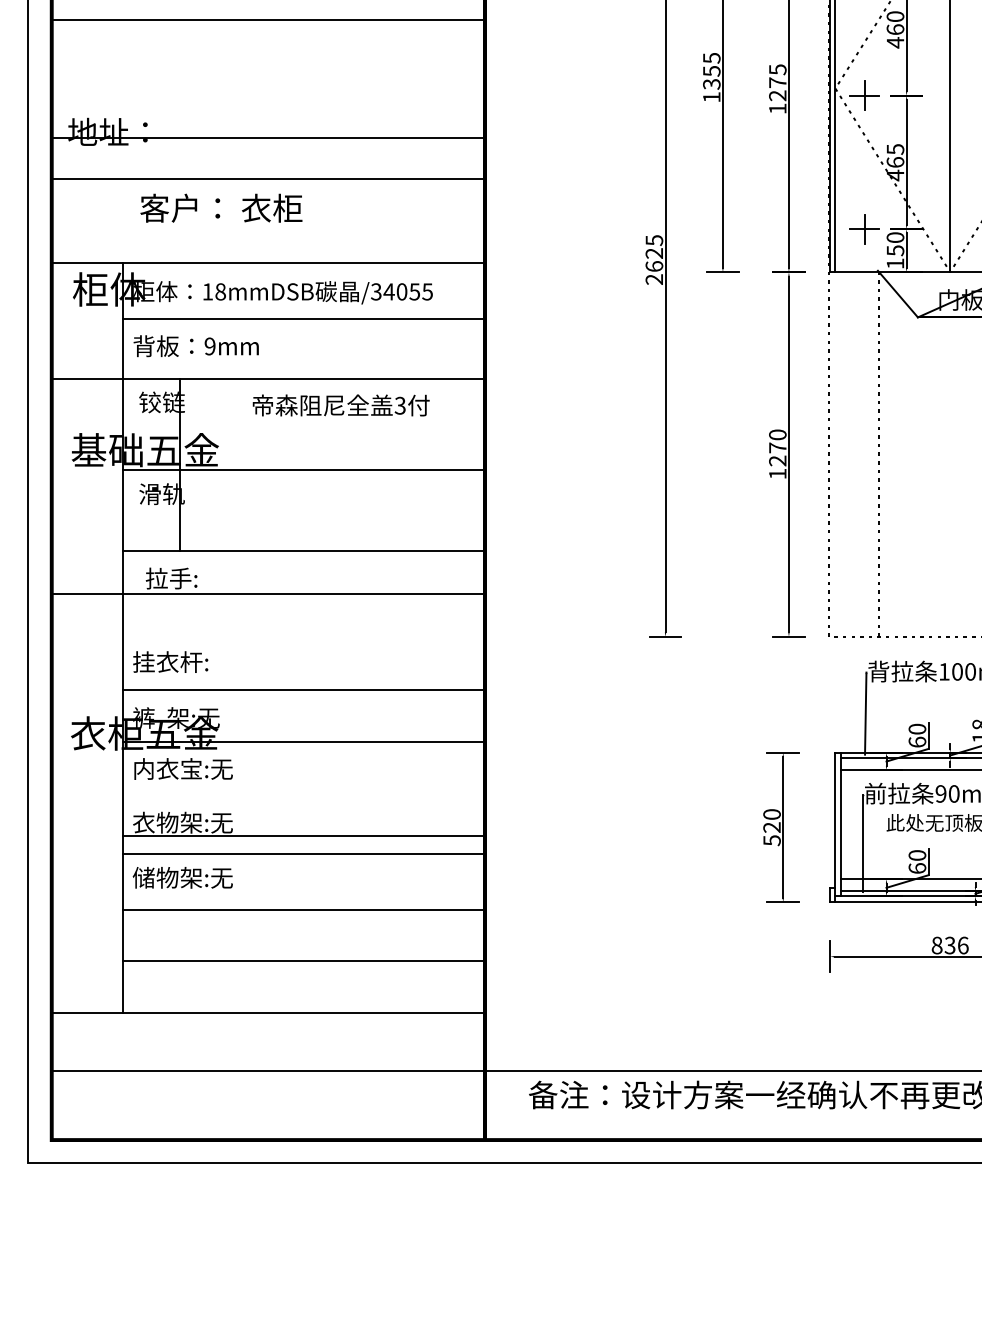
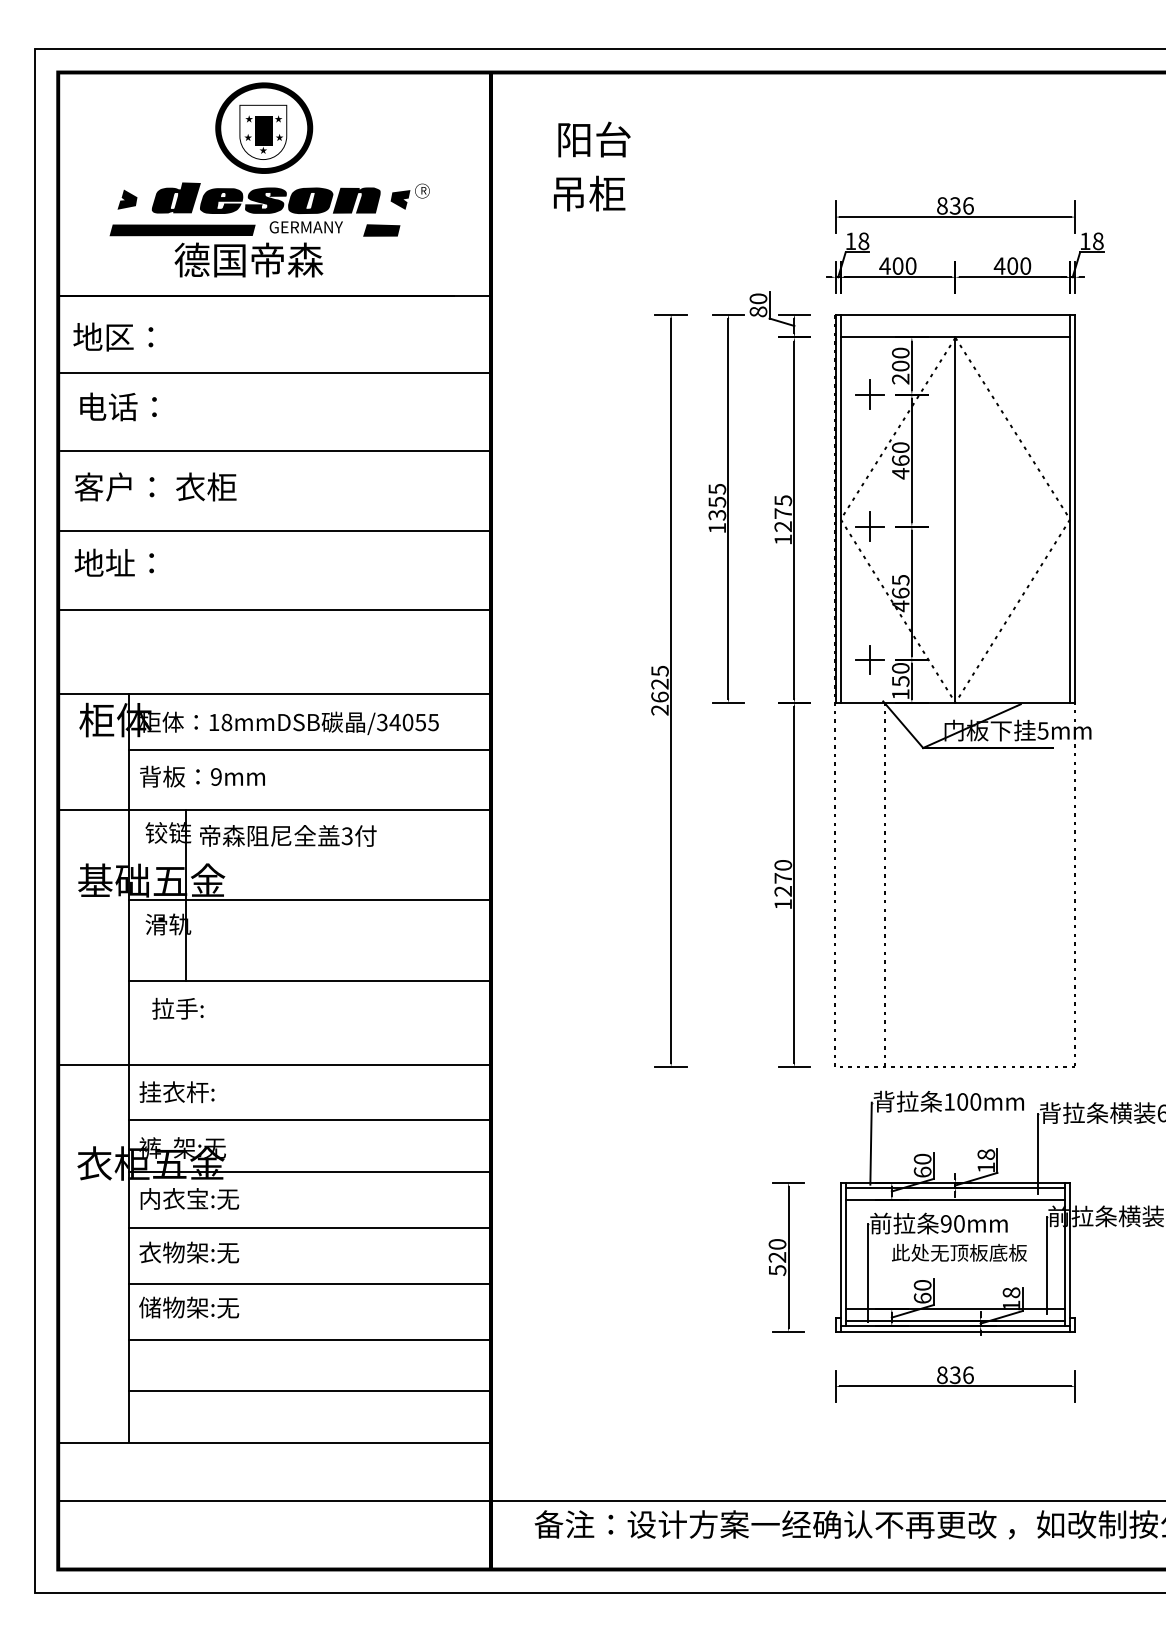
line: (268, 137) -> (274, 530), moved
text: (221, 207) -> (155, 486), moved
text: (341, 405) -> (288, 835), moved
line: (268, 594) -> (274, 1065), moved
line: (303, 835) -> (309, 1227), moved

